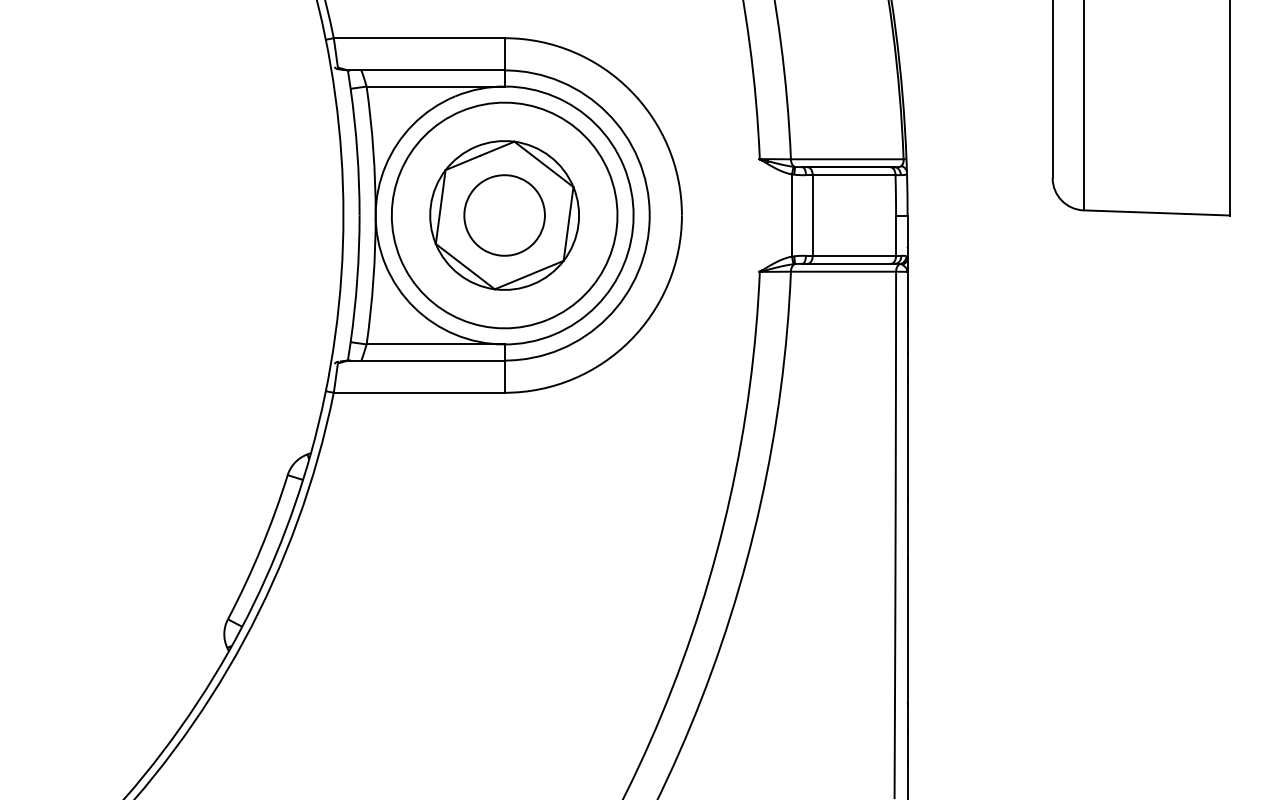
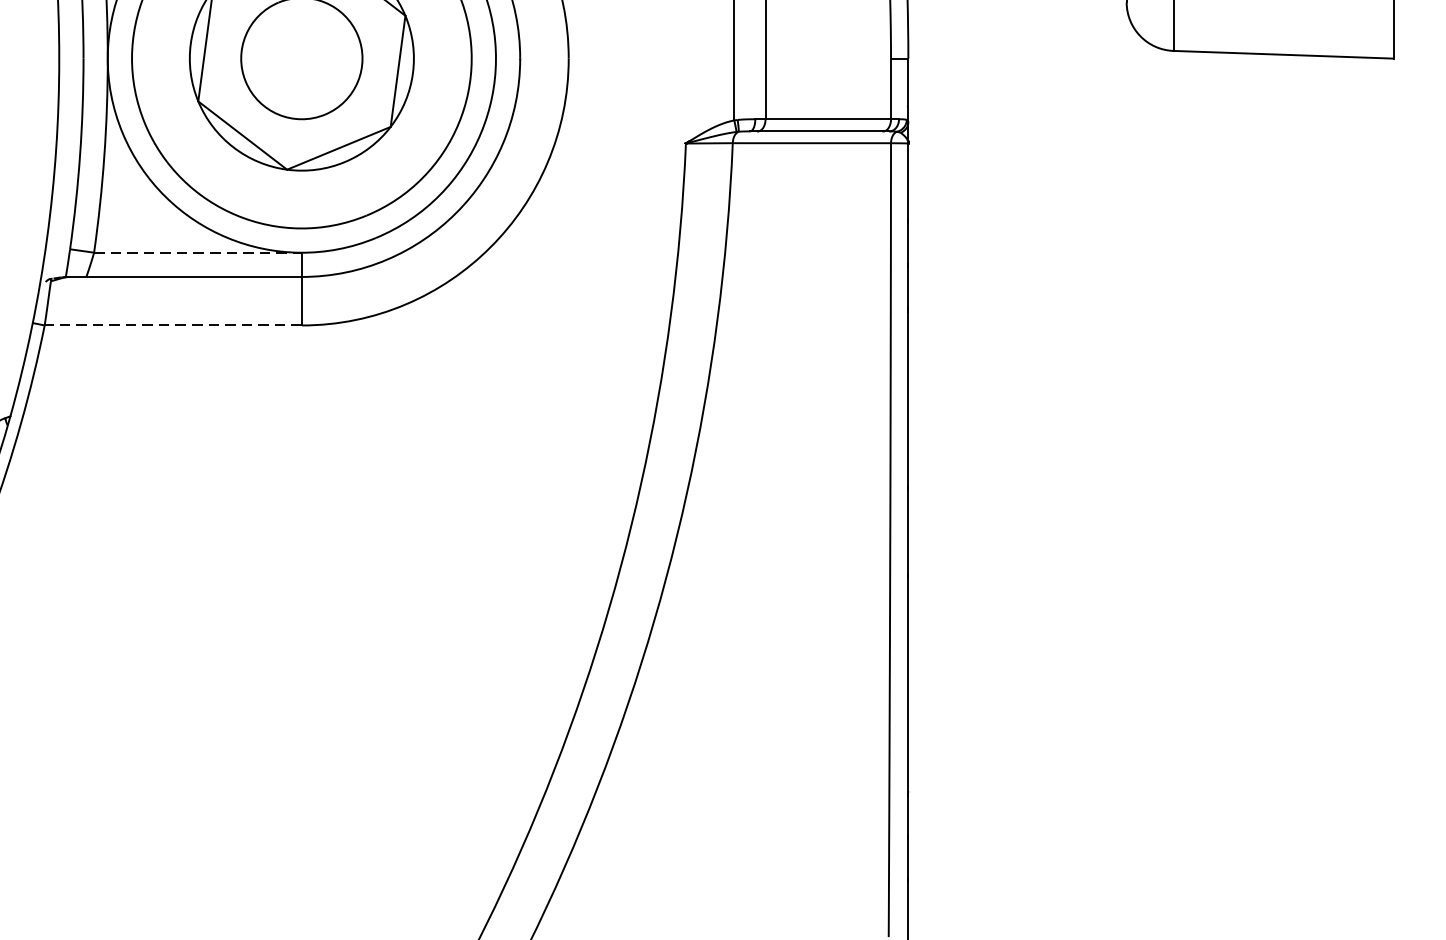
line: (436, 344) -> (199, 252), solid -> dashed
line: (418, 392) -> (172, 325), solid -> dashed

